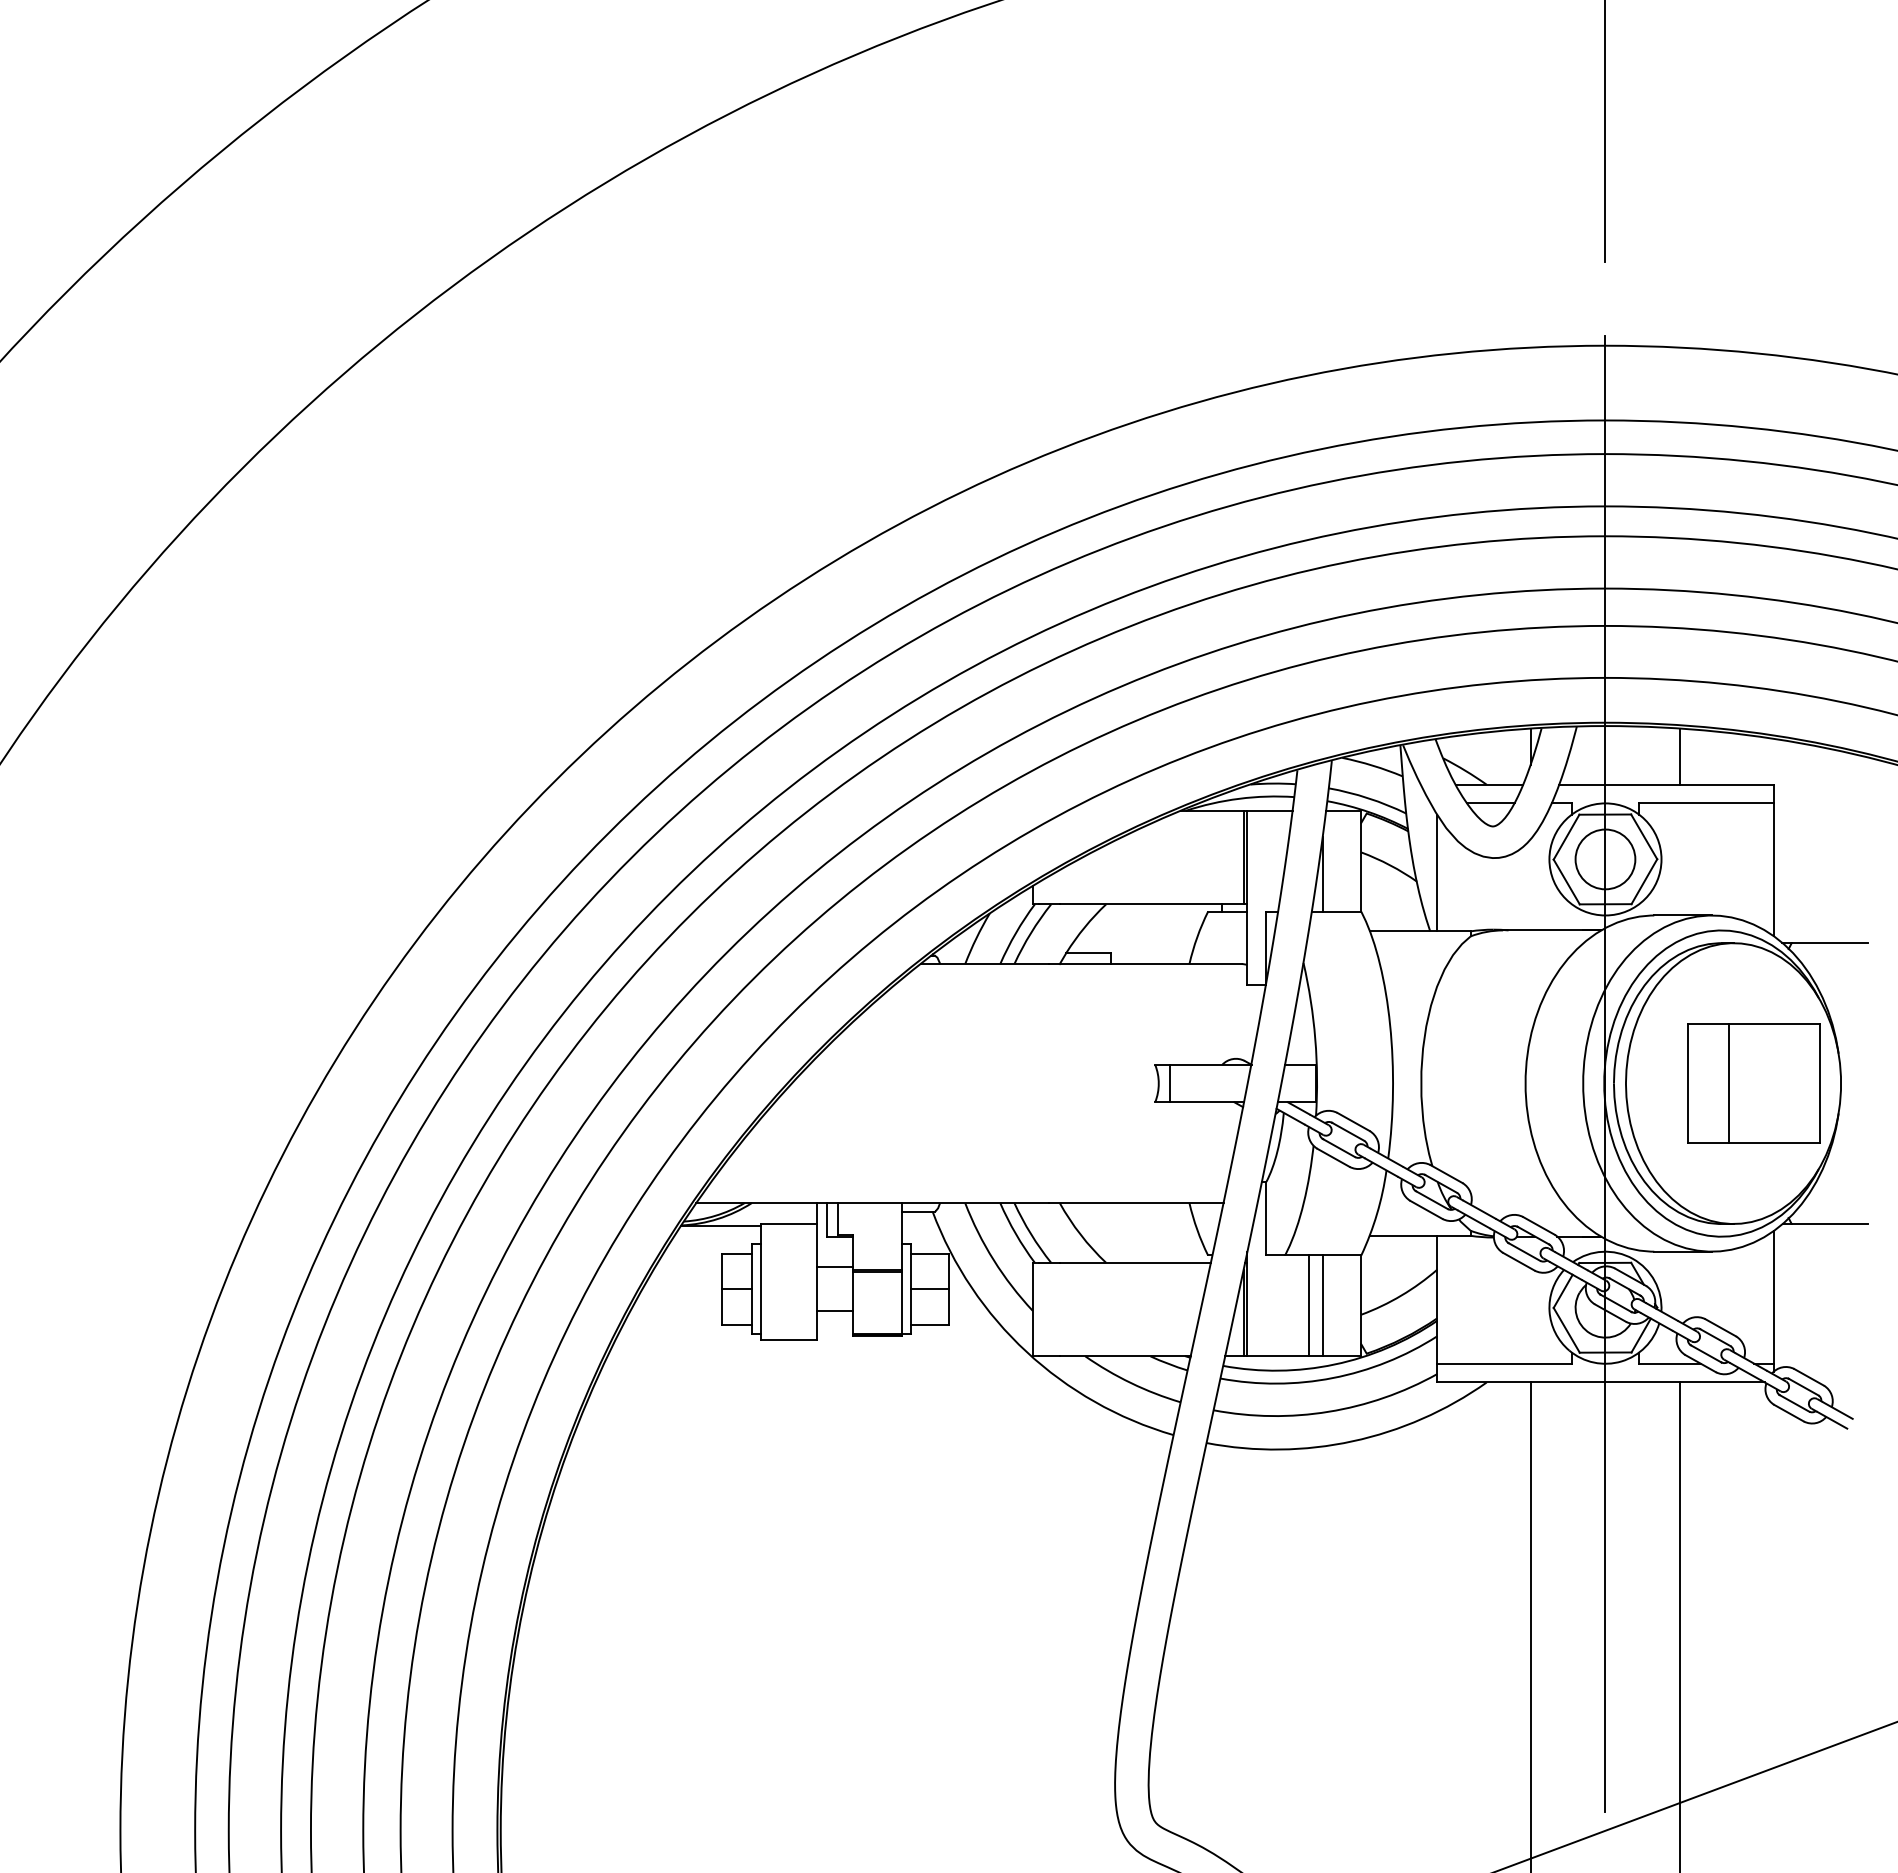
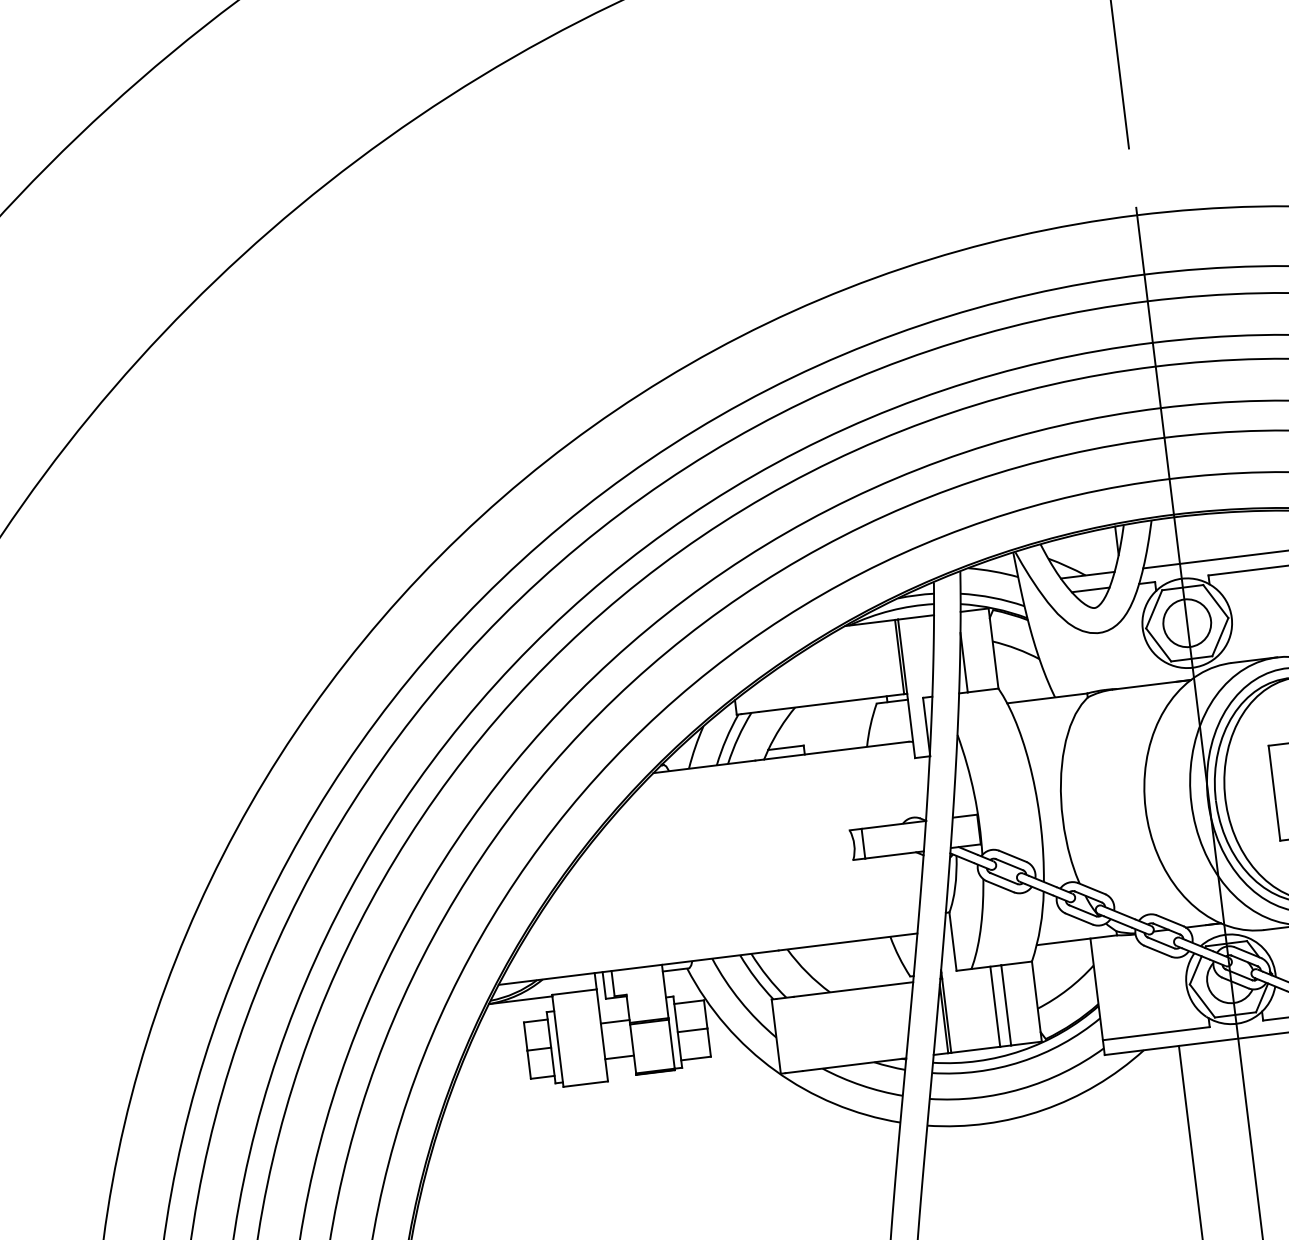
line: (1680, 756) -> (1236, 534), removed
line: (1437, 872) -> (1055, 649), removed

